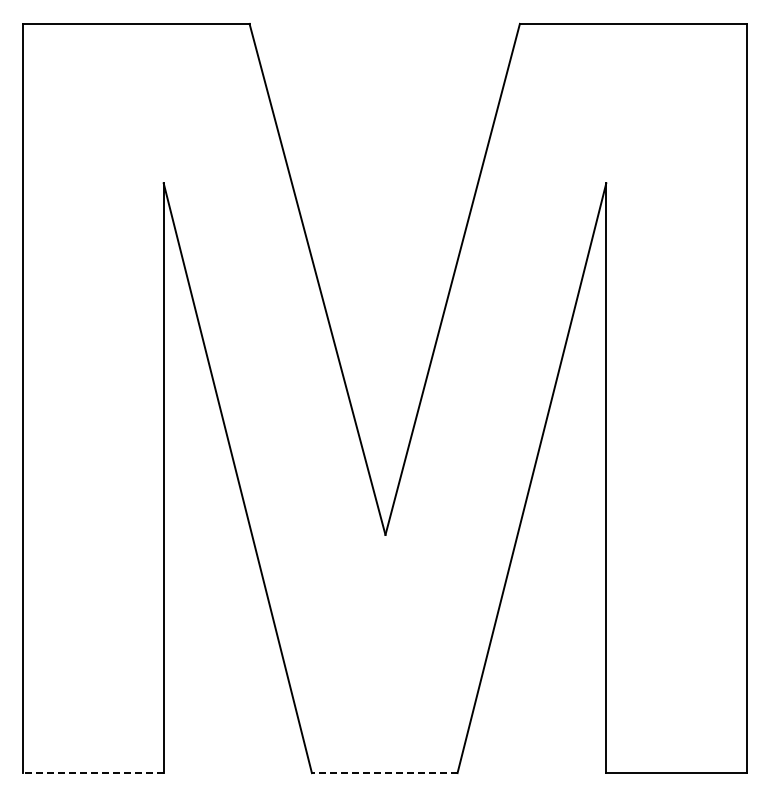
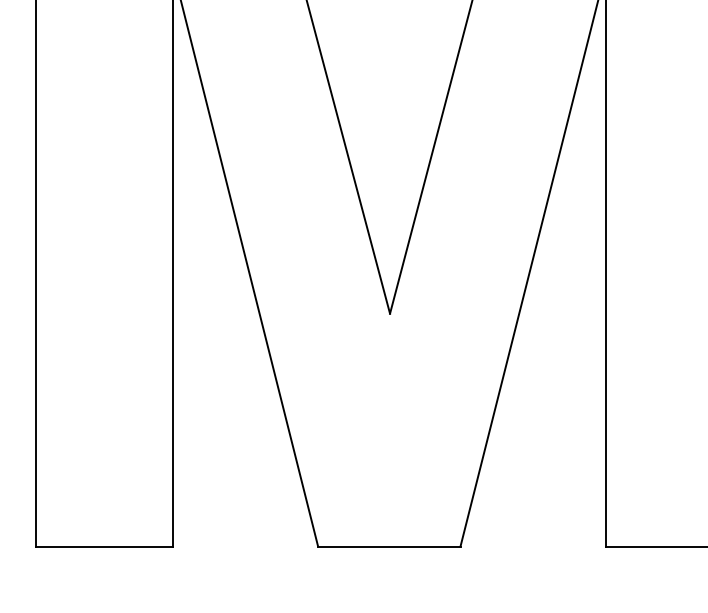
line: (92, 773) -> (103, 546), dashed -> solid
line: (384, 773) -> (389, 546), dashed -> solid

